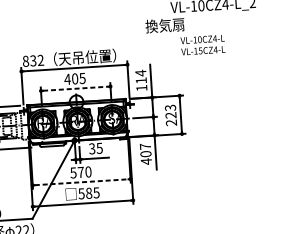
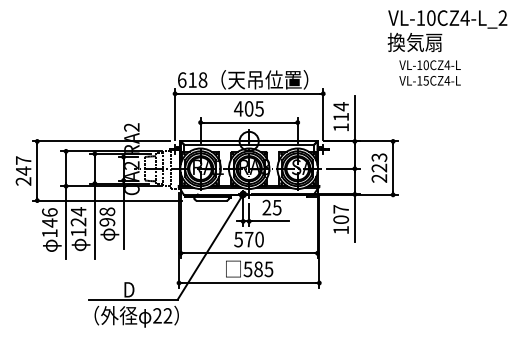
text: (164, 24) -> (414, 41), moved
text: (33, 60) -> (192, 79), 832 -> 618
line: (75, 88) -> (249, 122), dashed -> solid
text: (91, 148) -> (266, 207), 35 -> 25
text: (145, 161) -> (340, 229), 407 -> 107
line: (81, 182) -> (249, 253), dashed -> solid

